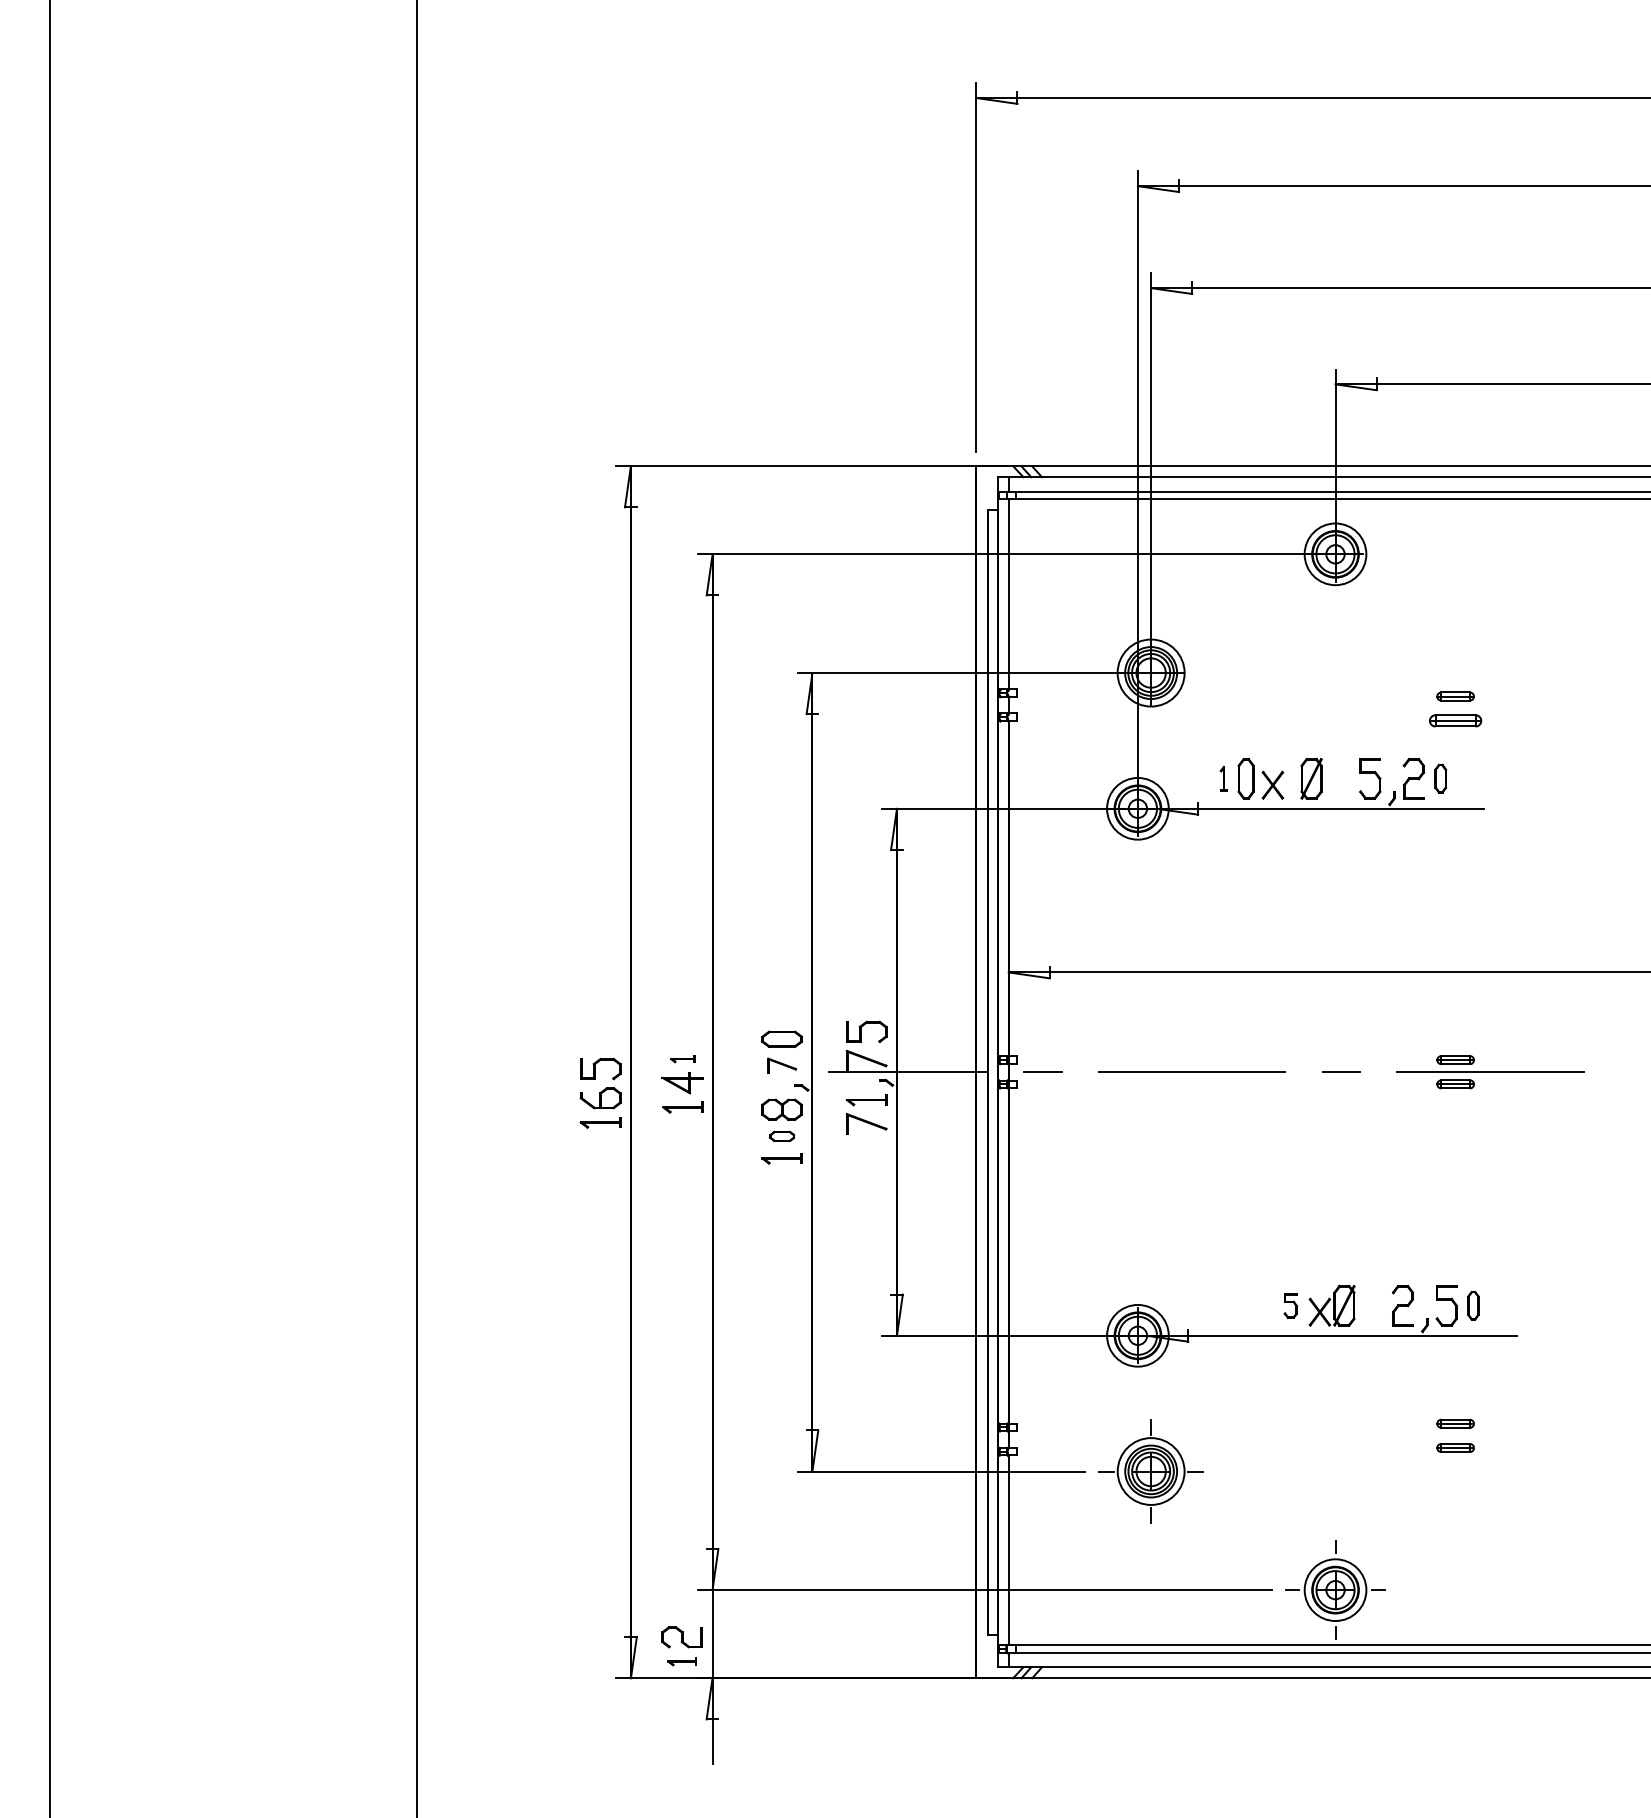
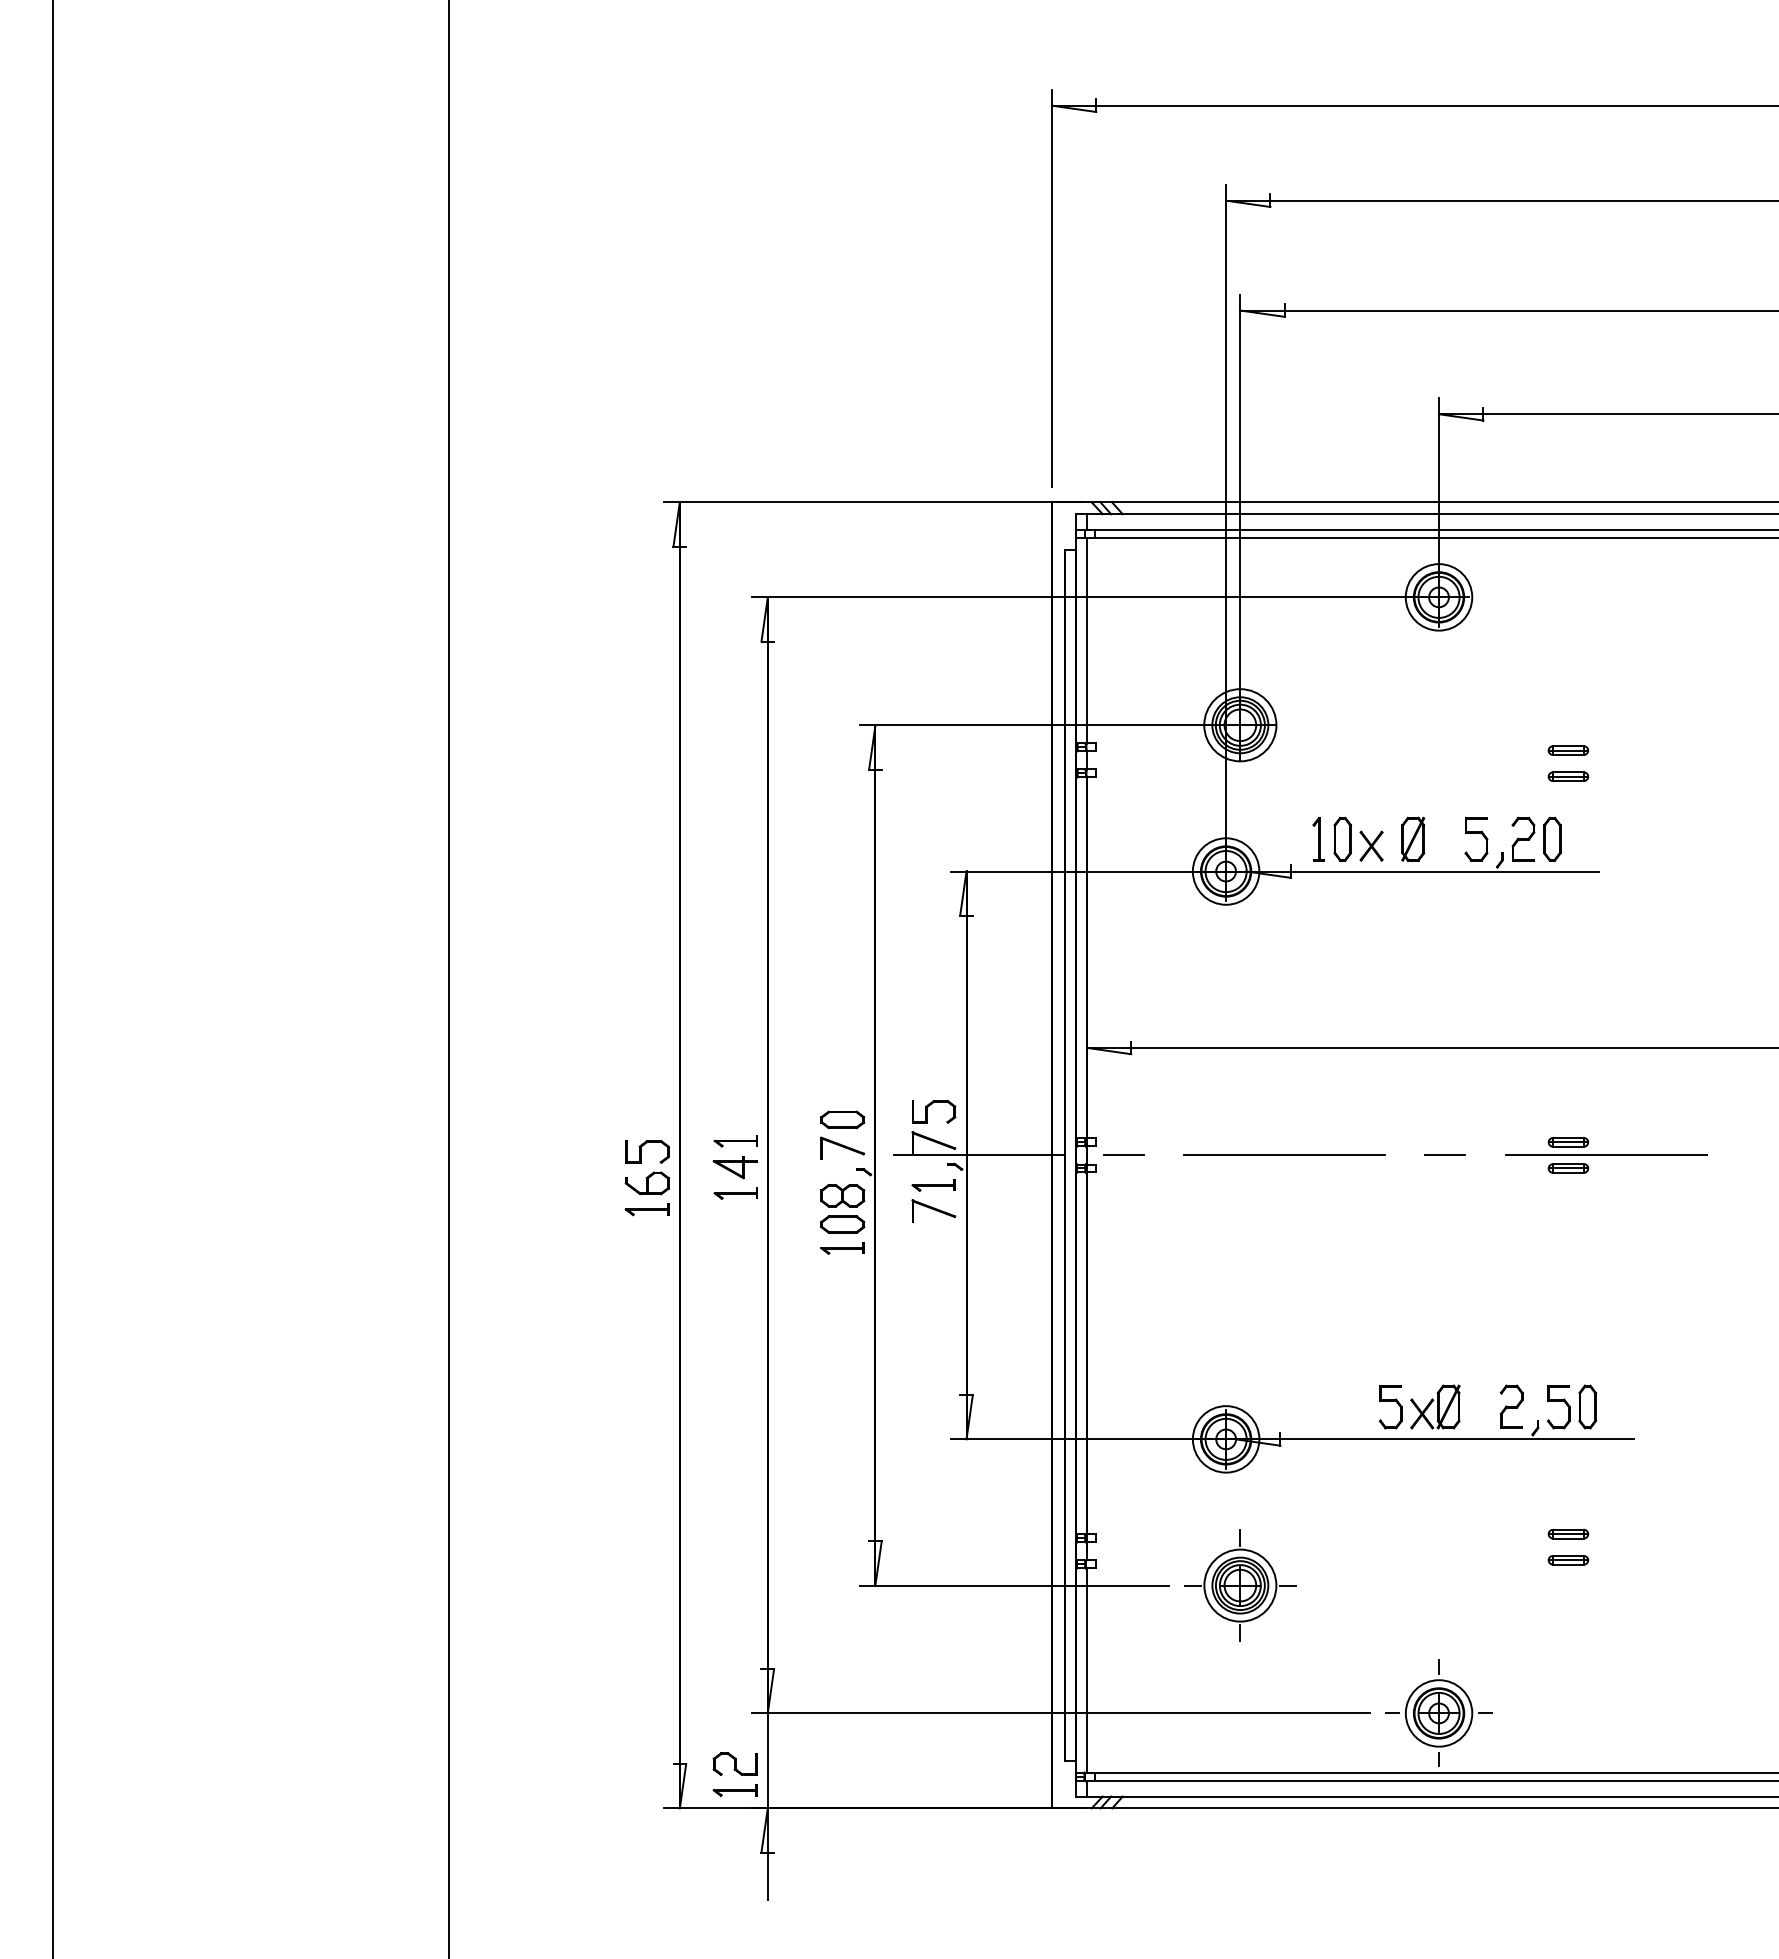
part: (1455, 720) -> (1568, 776), size x0.71
part: (1223, 778) -> (1318, 838), size x1.67
part: (1440, 778) -> (1552, 838), size x1.43
part: (682, 1059) -> (735, 1141), size x1.67
part: (781, 1064) -> (842, 1147), size x1.43
part: (781, 1136) -> (842, 1224), size x1.67
part: (1473, 1305) -> (1587, 1406), size x1.43
part: (1290, 1306) -> (1390, 1407), size x1.67
part: (681, 1661) -> (734, 1790), size x1.43

